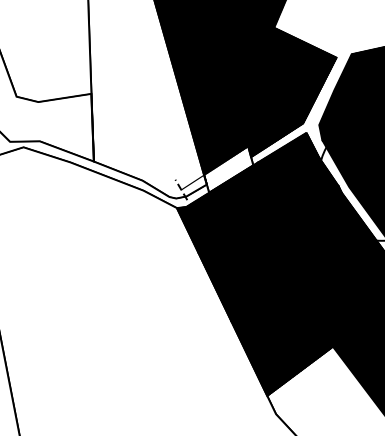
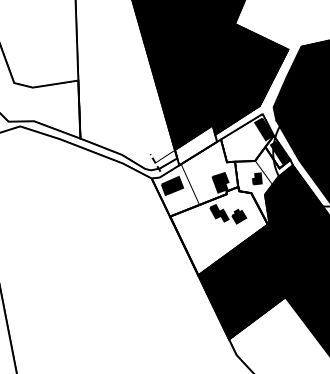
hatch: (259, 226) -> (222, 194), removed

